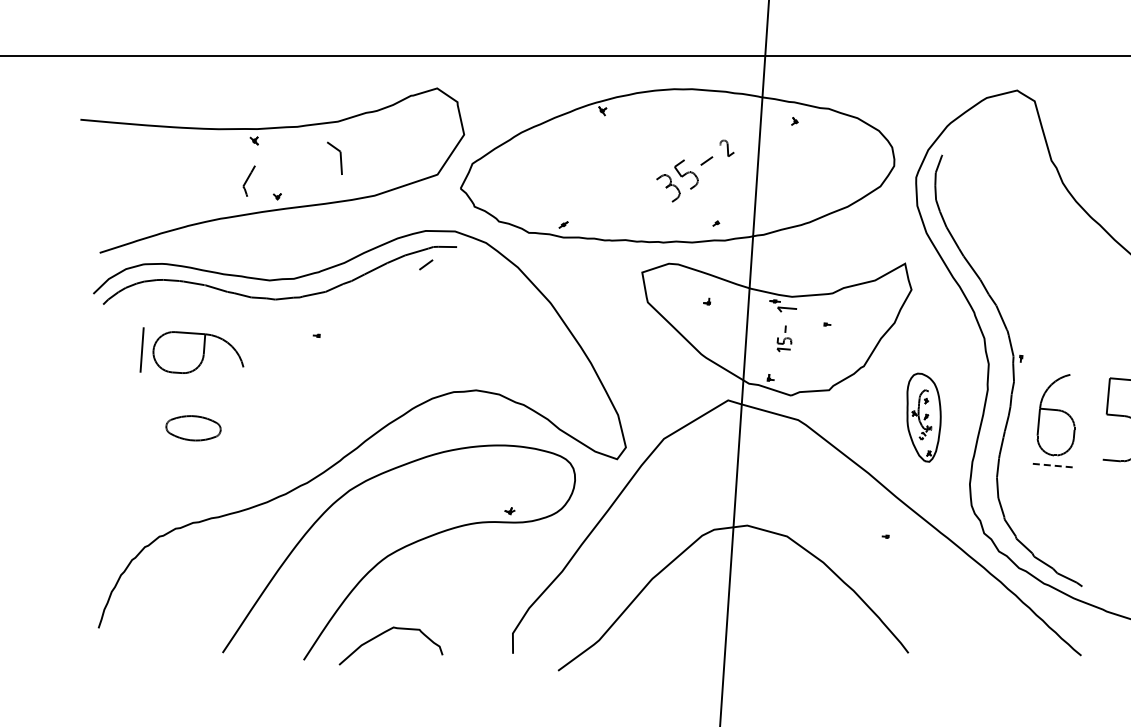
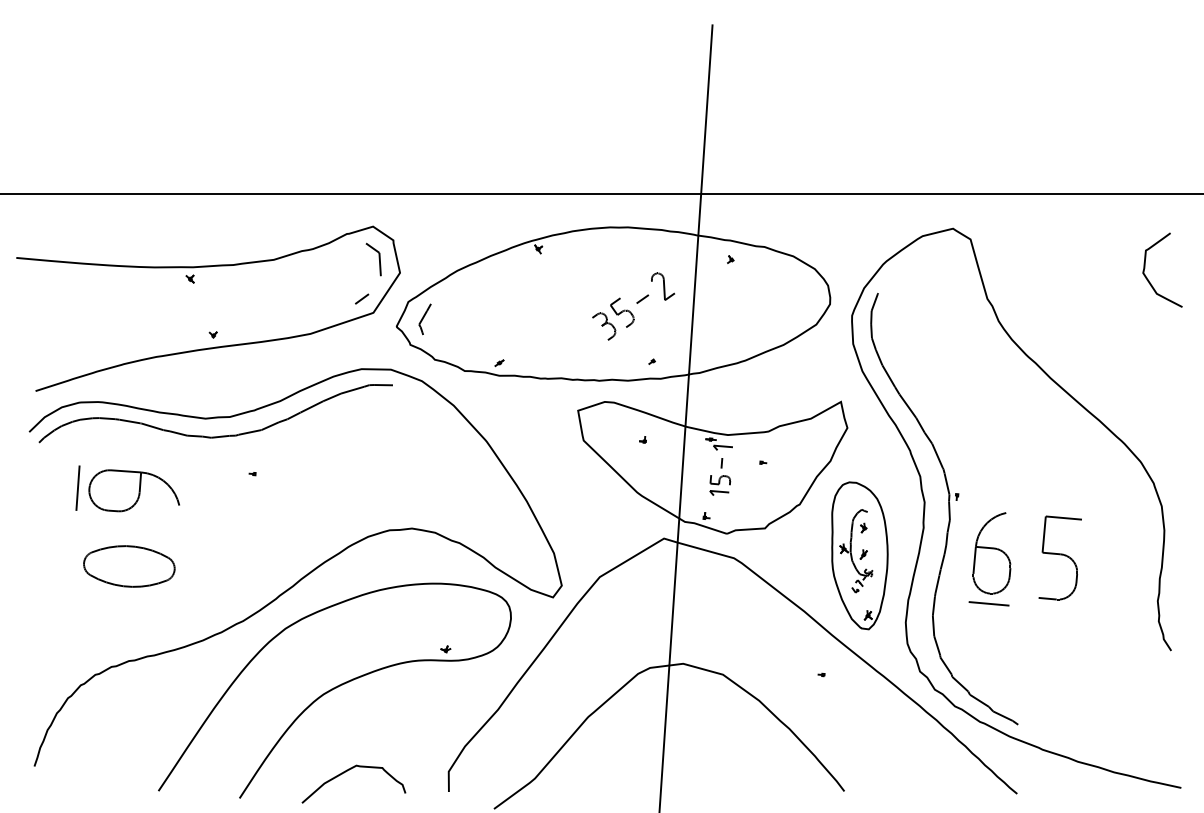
part: (726, 148) -> (662, 286), size x1.67
part: (334, 158) -> (373, 259), moved
part: (248, 181) -> (424, 319), moved
line: (426, 264) -> (362, 298), moved
part: (784, 338) -> (720, 476), size x1.43
part: (923, 417) -> (859, 555), size x1.67
part: (193, 428) -> (129, 566), size x1.67
line: (1053, 465) -> (989, 603), dashed -> solid
curve: (384, 633) -> (347, 771), moved

